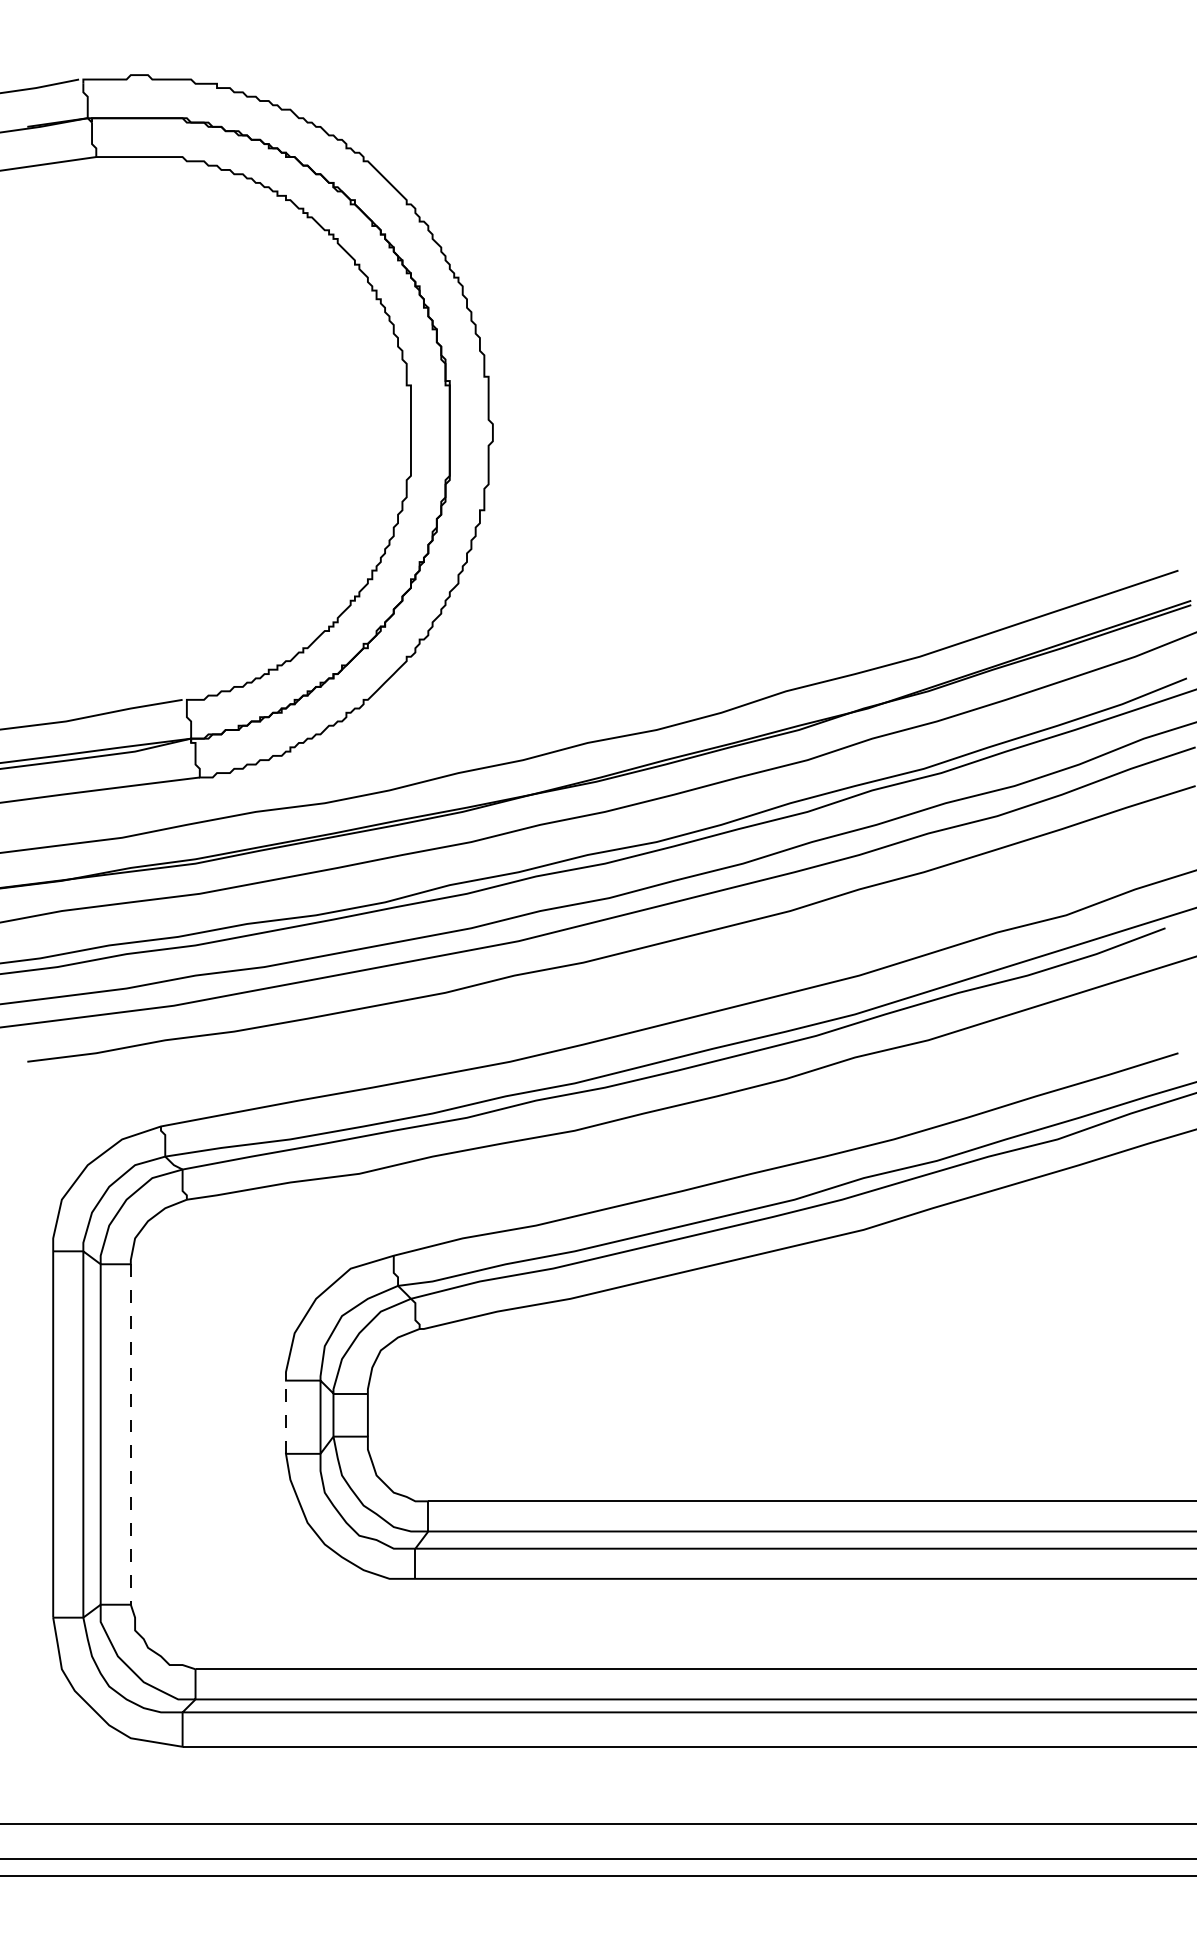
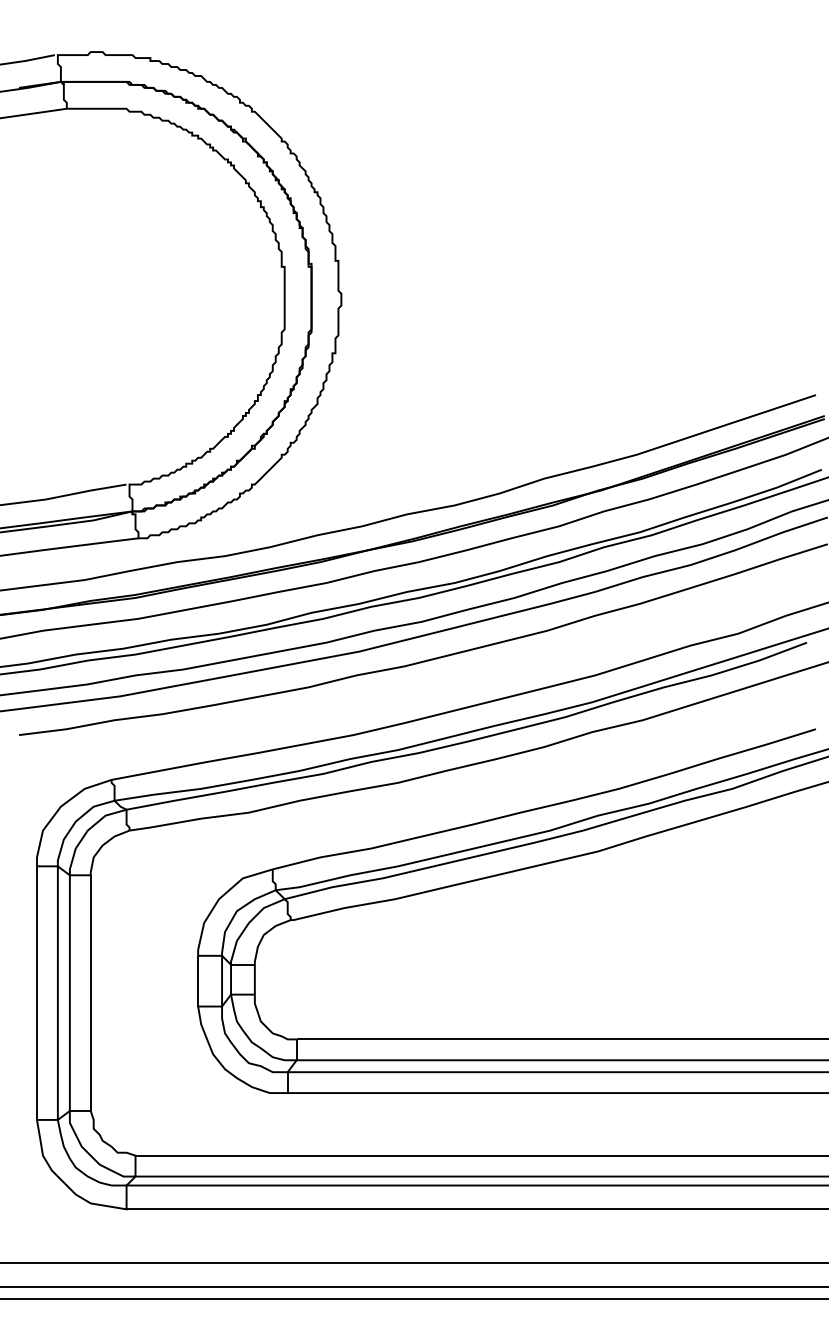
line: (286, 1416) -> (198, 980), dashed -> solid
line: (130, 1435) -> (90, 993), dashed -> solid

